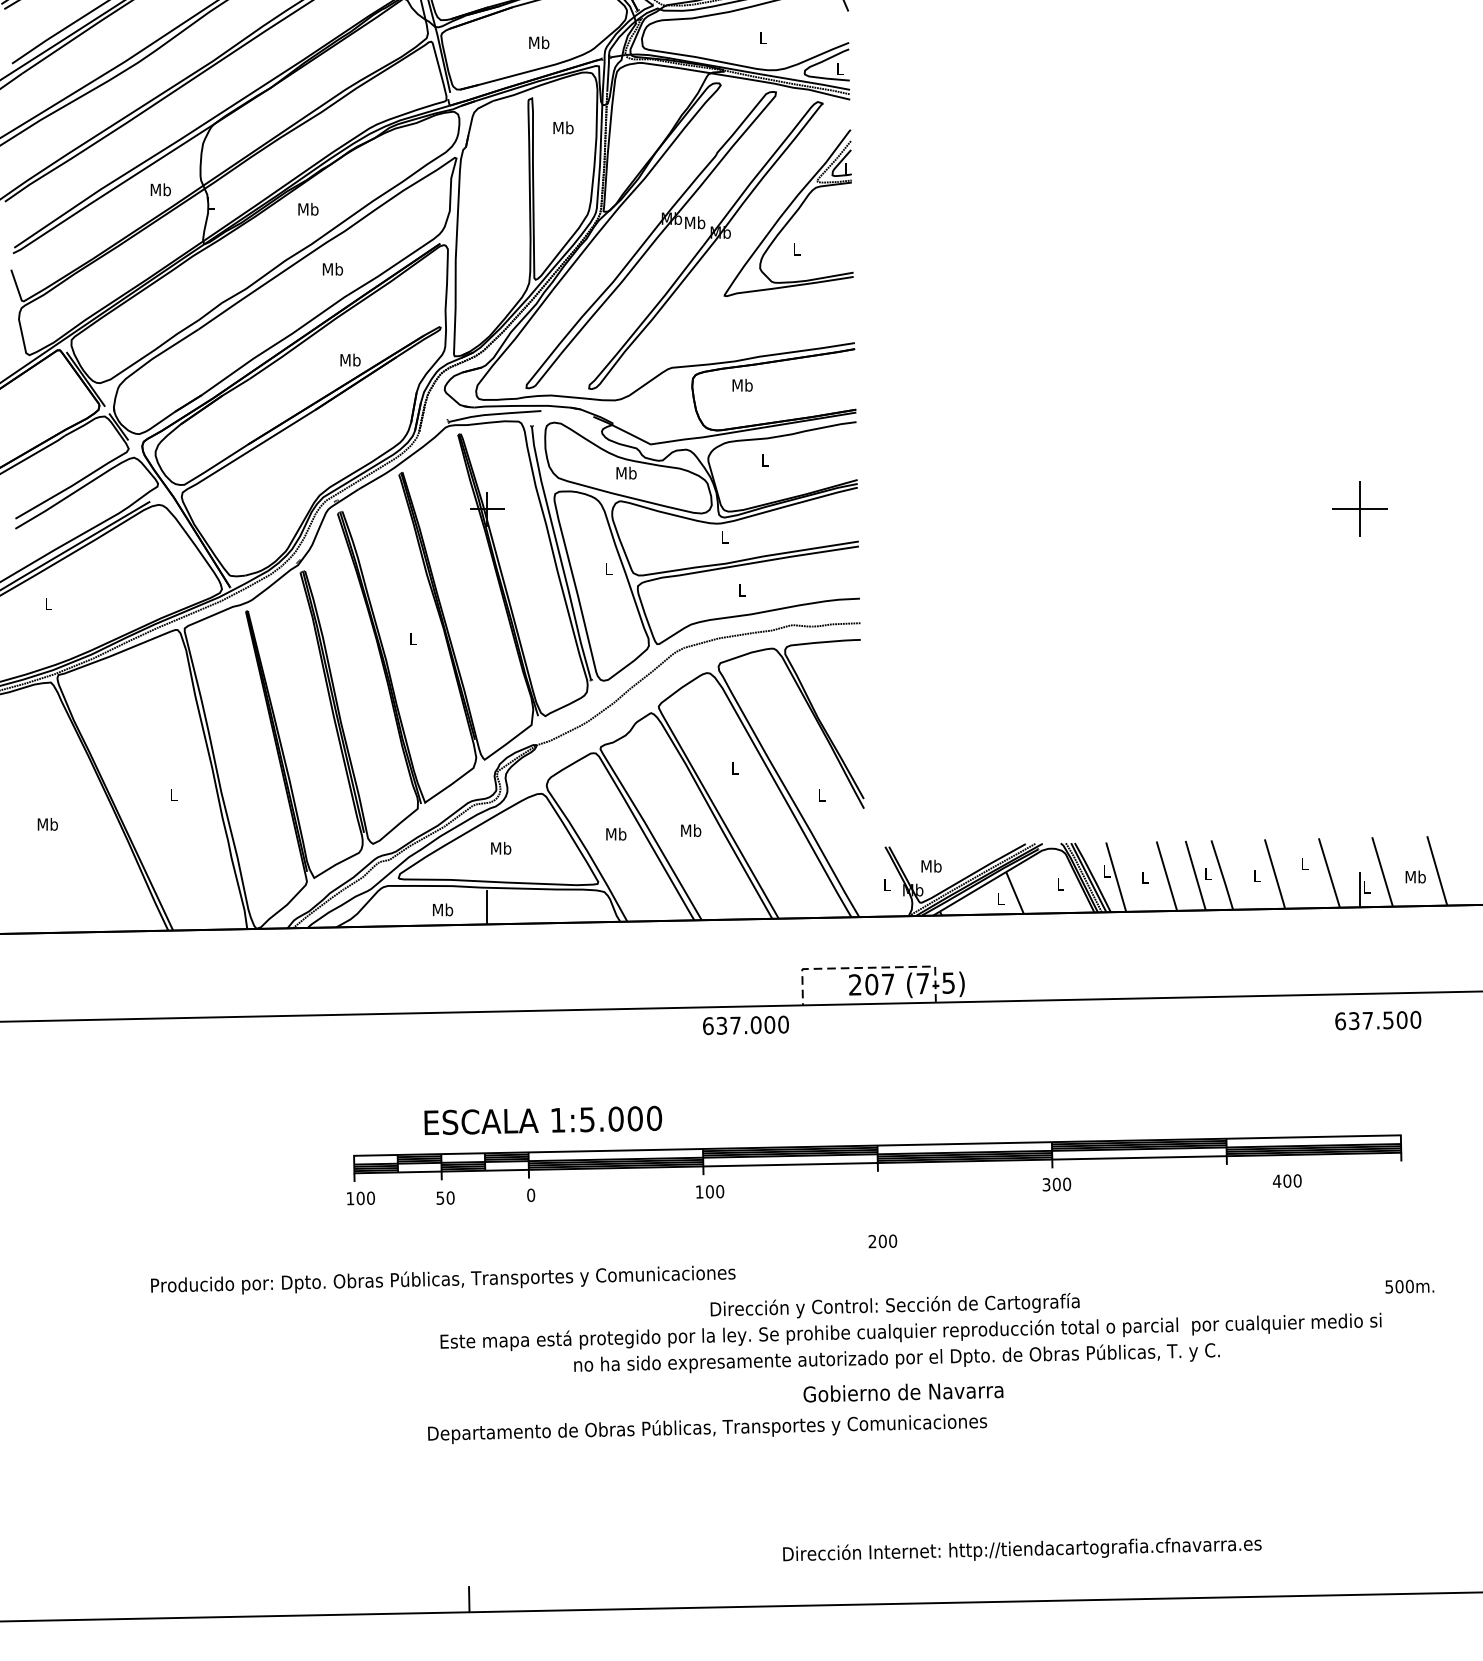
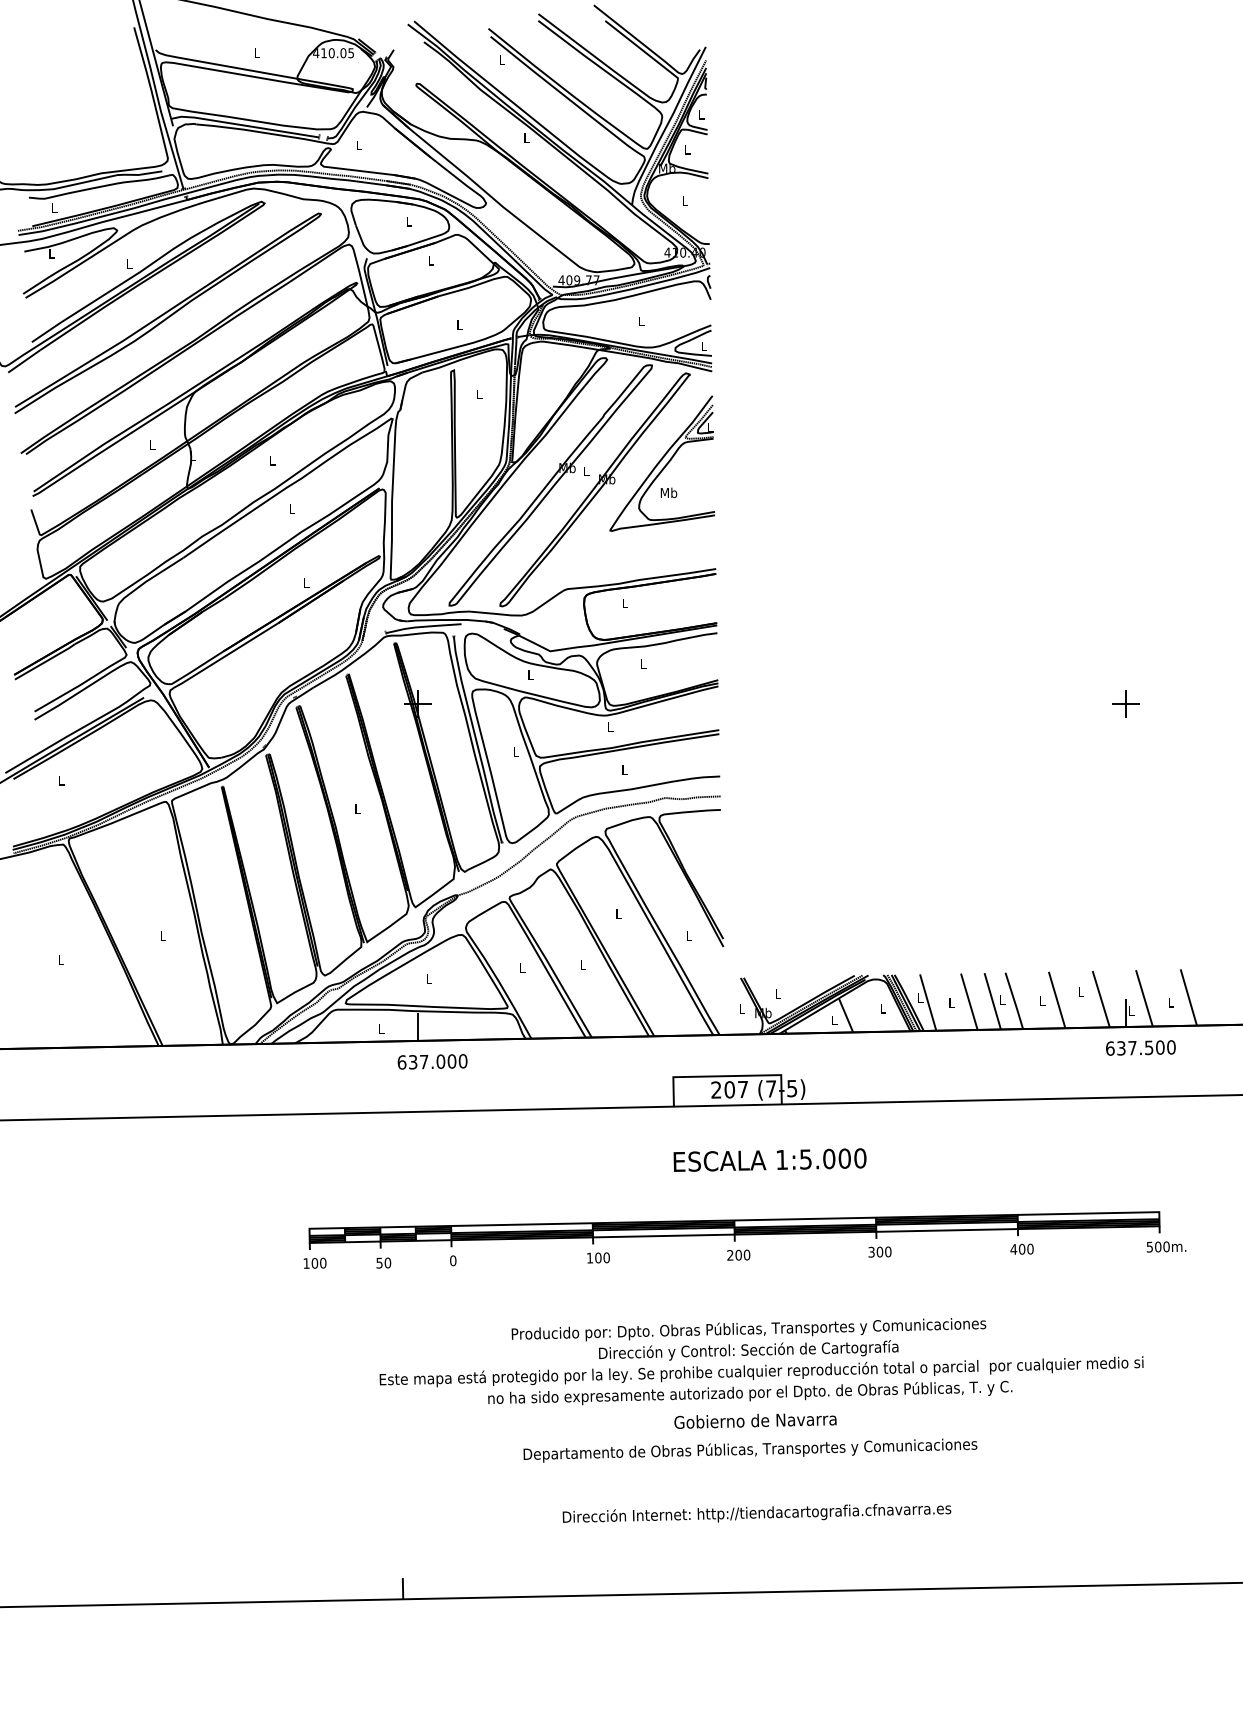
text: (538, 43) -> (459, 325), Mb -> L
text: (563, 128) -> (479, 394), Mb -> L
text: (160, 189) -> (152, 444), Mb -> L
text: (308, 209) -> (272, 460), Mb -> L
text: (695, 222) -> (586, 471), Mb -> L
text: (796, 248) -> (668, 492), L -> Mb
text: (333, 268) -> (292, 508), Mb -> L
text: (350, 359) -> (306, 582), Mb -> L
text: (742, 385) -> (624, 603), Mb -> L
text: (626, 473) -> (530, 674), Mb -> L
part: (1359, 508) -> (1125, 703), size x0.62
text: (47, 824) -> (60, 959), Mb -> L
text: (691, 830) -> (583, 964), Mb -> L
text: (616, 833) -> (522, 967), Mb -> L
text: (500, 848) -> (428, 979), Mb -> L
text: (931, 865) -> (778, 993), Mb -> L
text: (1415, 877) -> (1171, 1002), Mb -> L
text: (442, 909) -> (381, 1028), Mb -> L
line: (868, 968) -> (727, 1076), dashed -> solid
text: (1377, 1019) -> (1140, 1047), moved
text: (745, 1024) -> (432, 1061), moved
text: (542, 1119) -> (769, 1159), moved
text: (1286, 1180) -> (1021, 1248), moved
text: (882, 1240) -> (738, 1254), moved
text: (442, 1279) -> (748, 1329), moved
text: (1409, 1286) -> (1166, 1246), moved
text: (707, 1428) -> (750, 1450), moved
text: (1021, 1549) -> (756, 1513), moved

